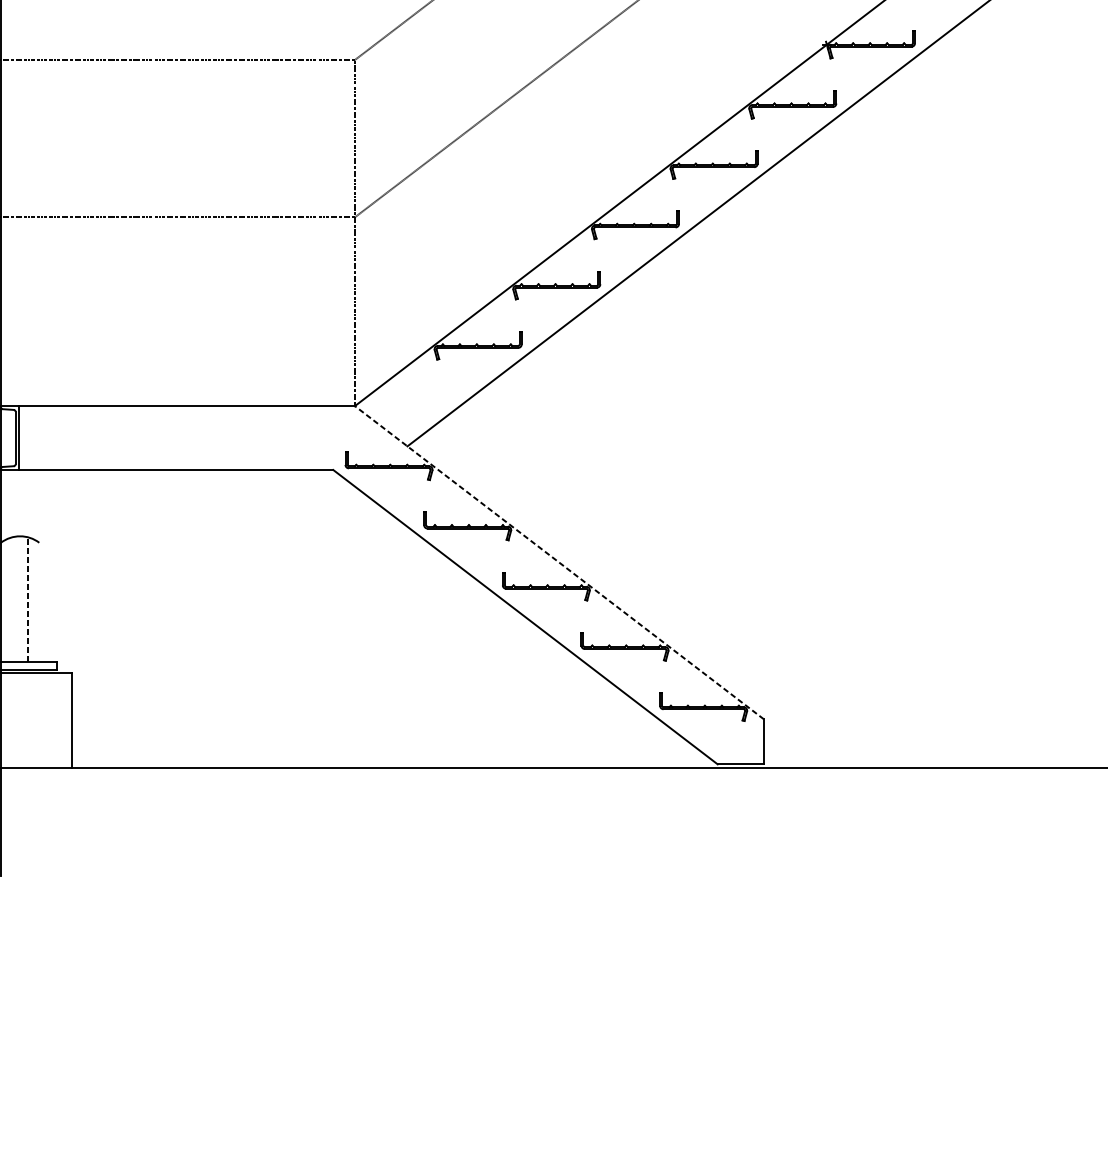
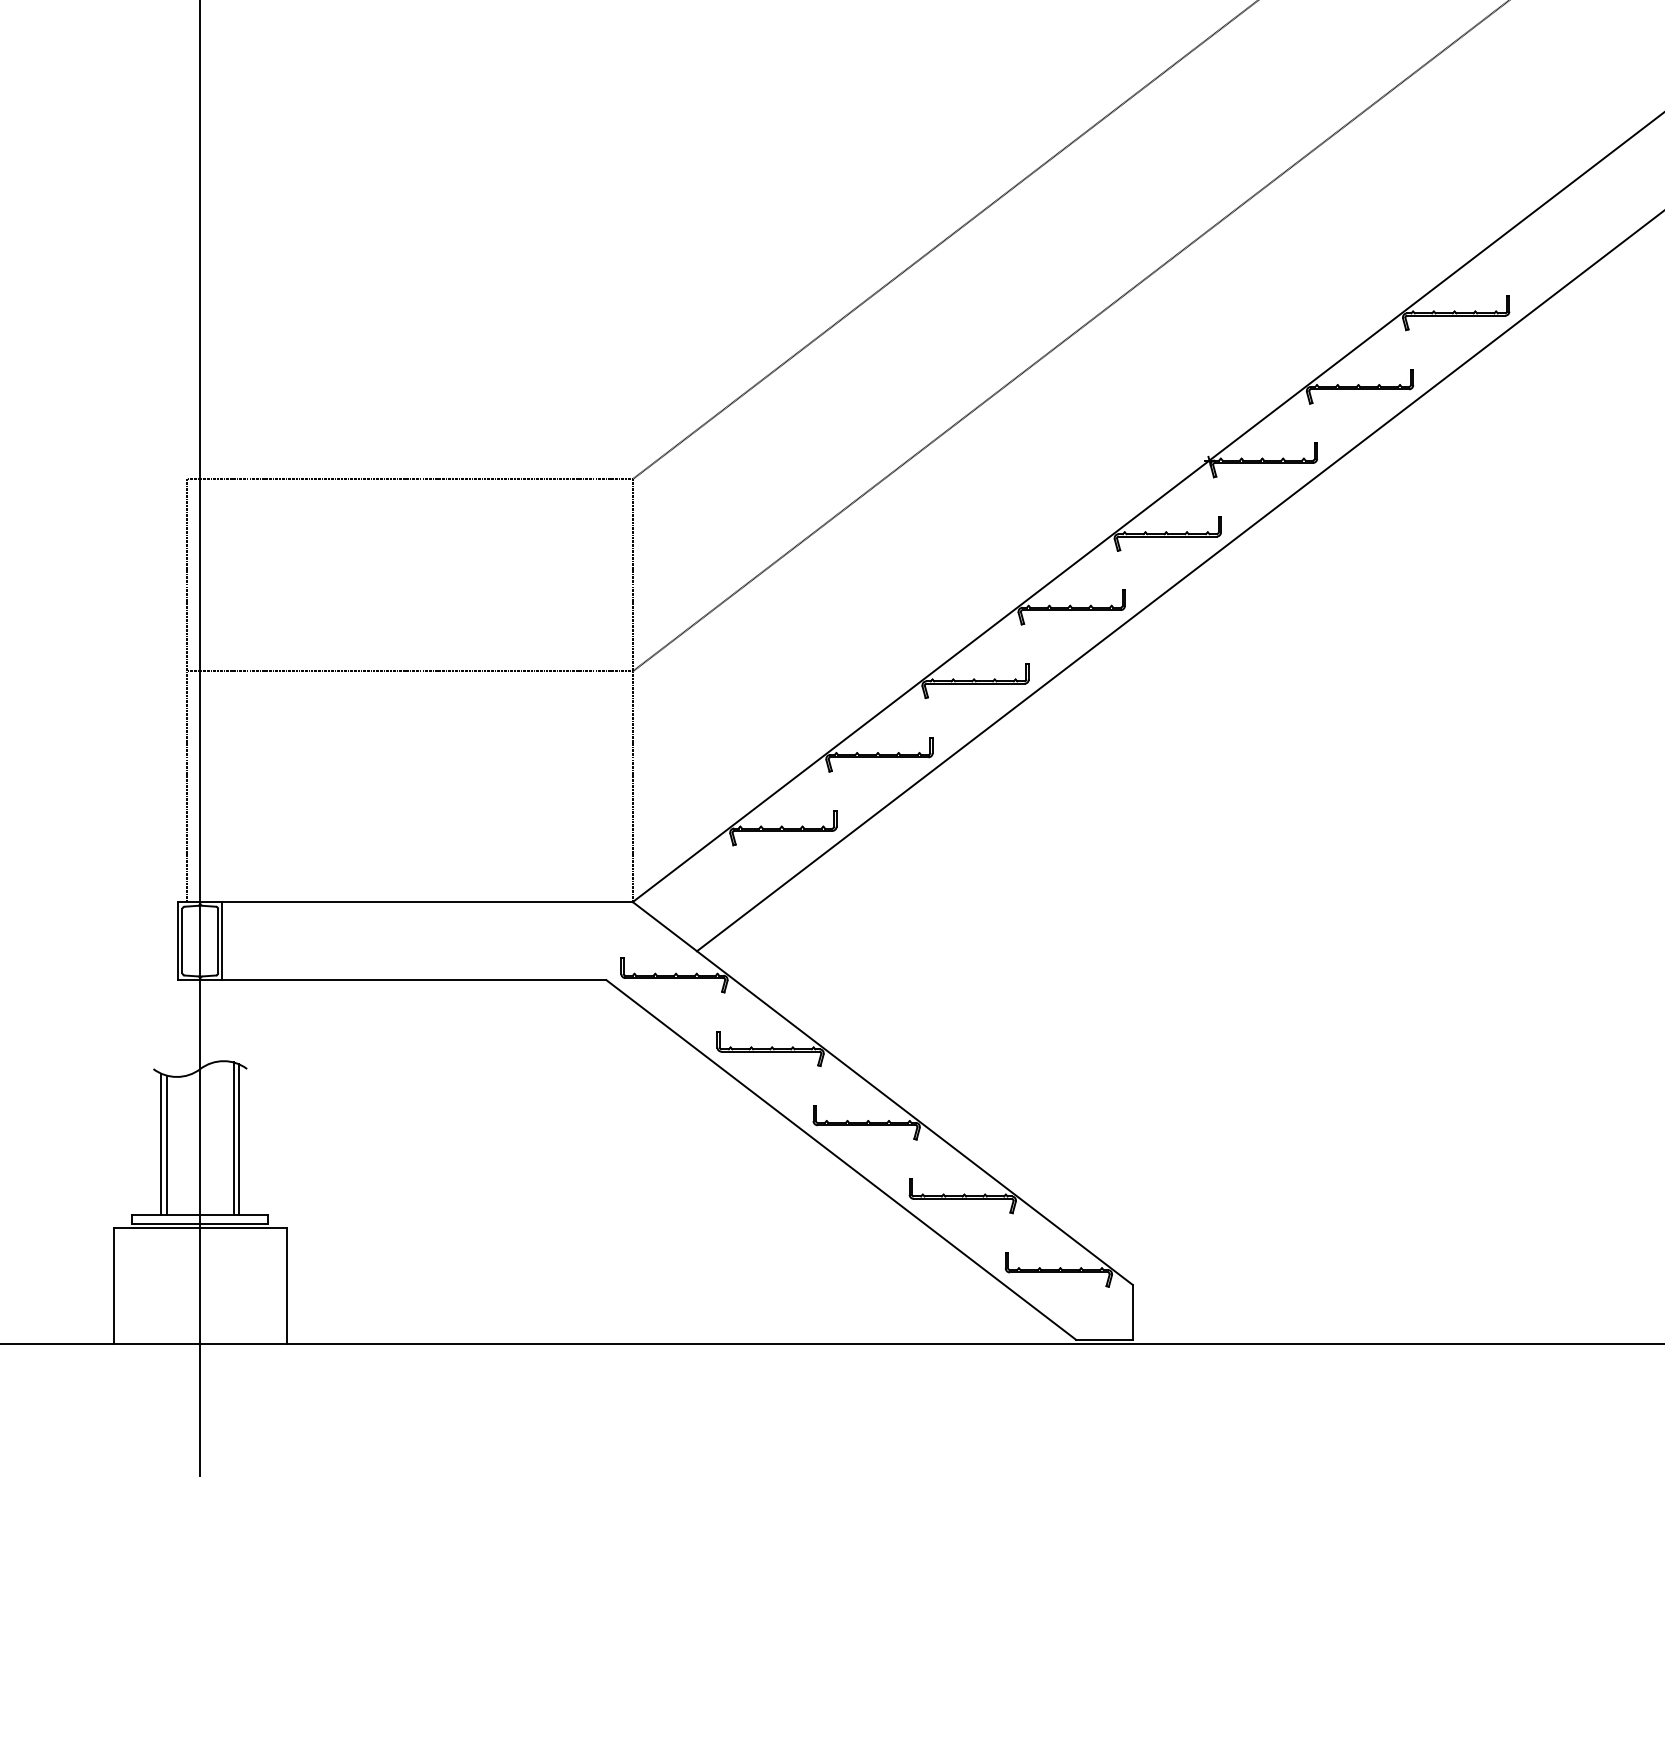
line: (559, 562) -> (882, 1093), dashed -> solid
line: (28, 599) -> (233, 1138), dashed -> solid
line: (33, 600) -> (239, 1139), added

